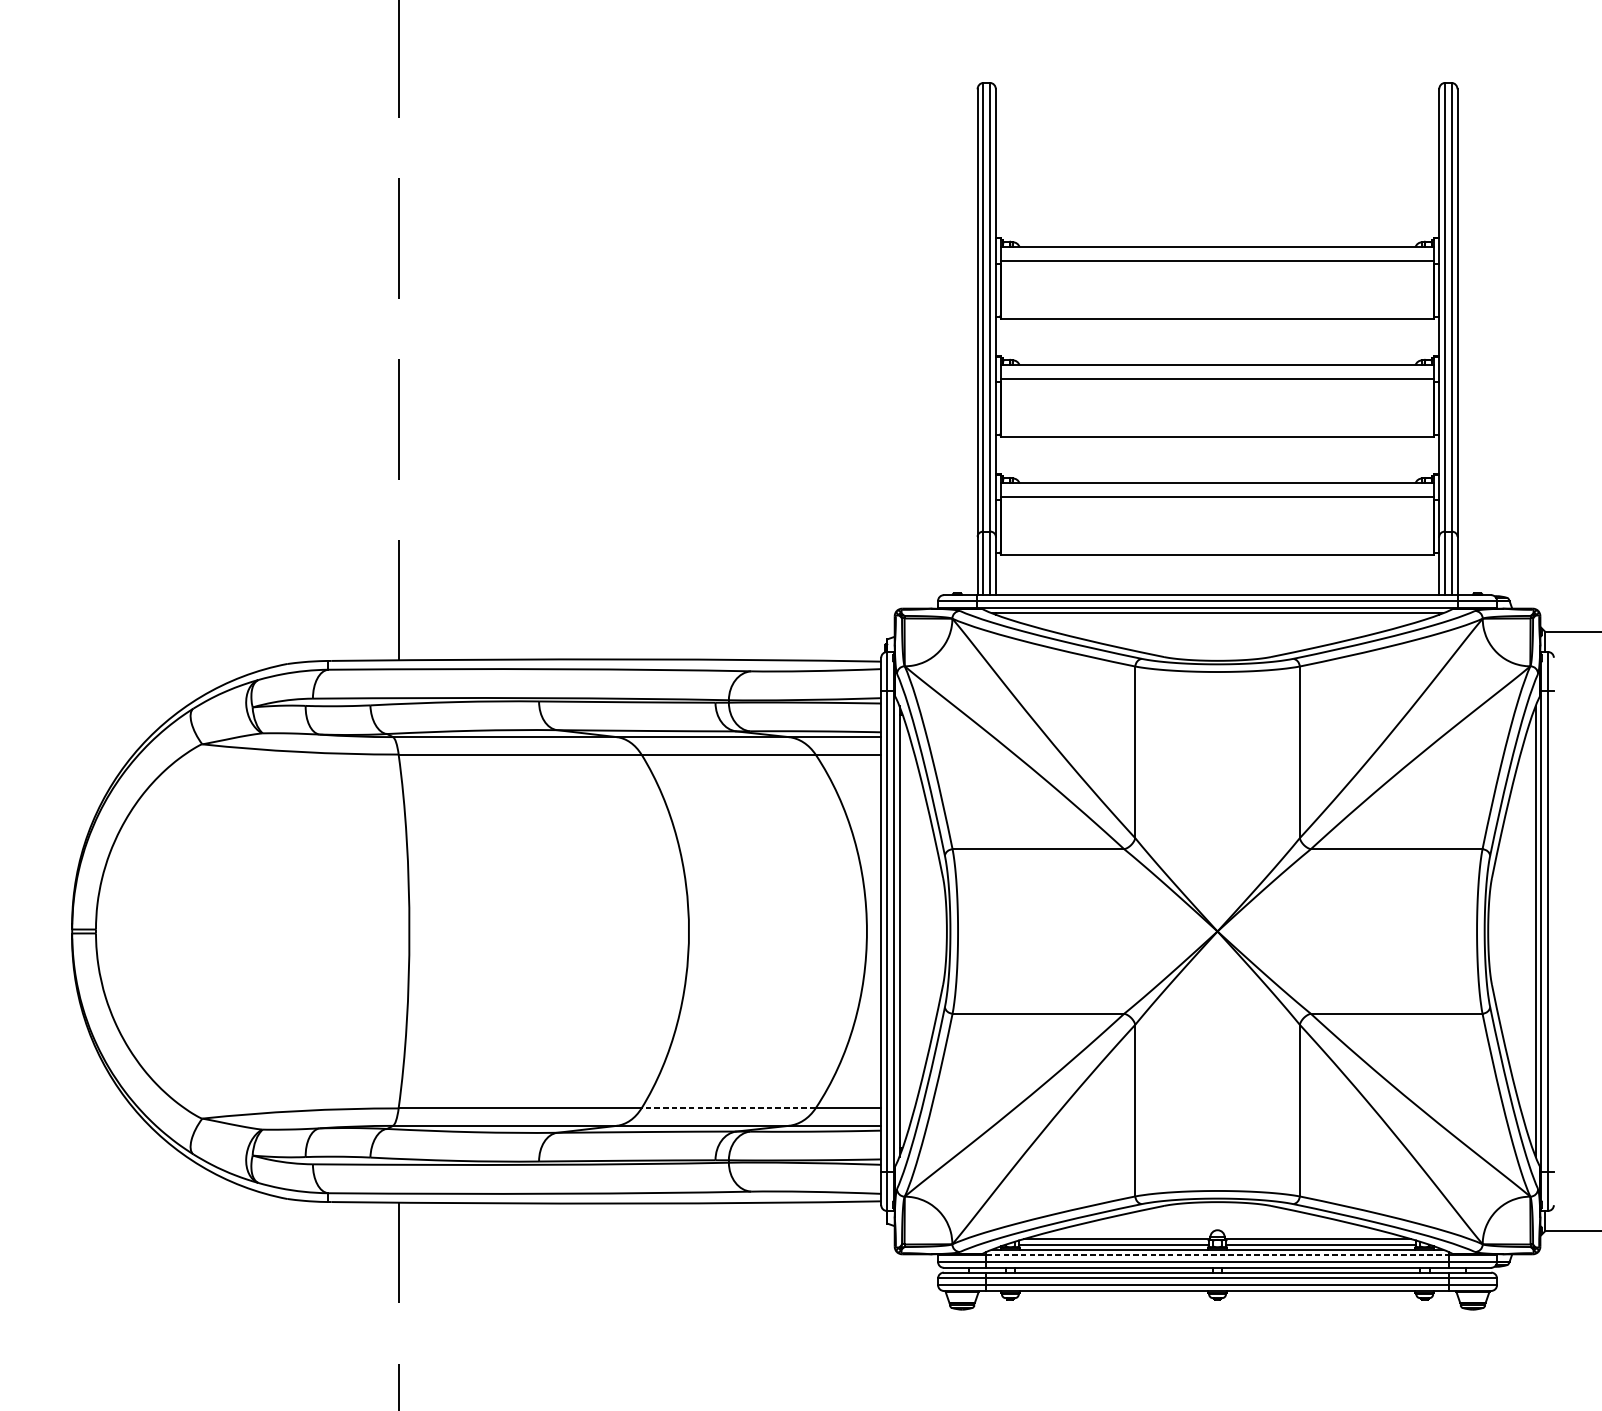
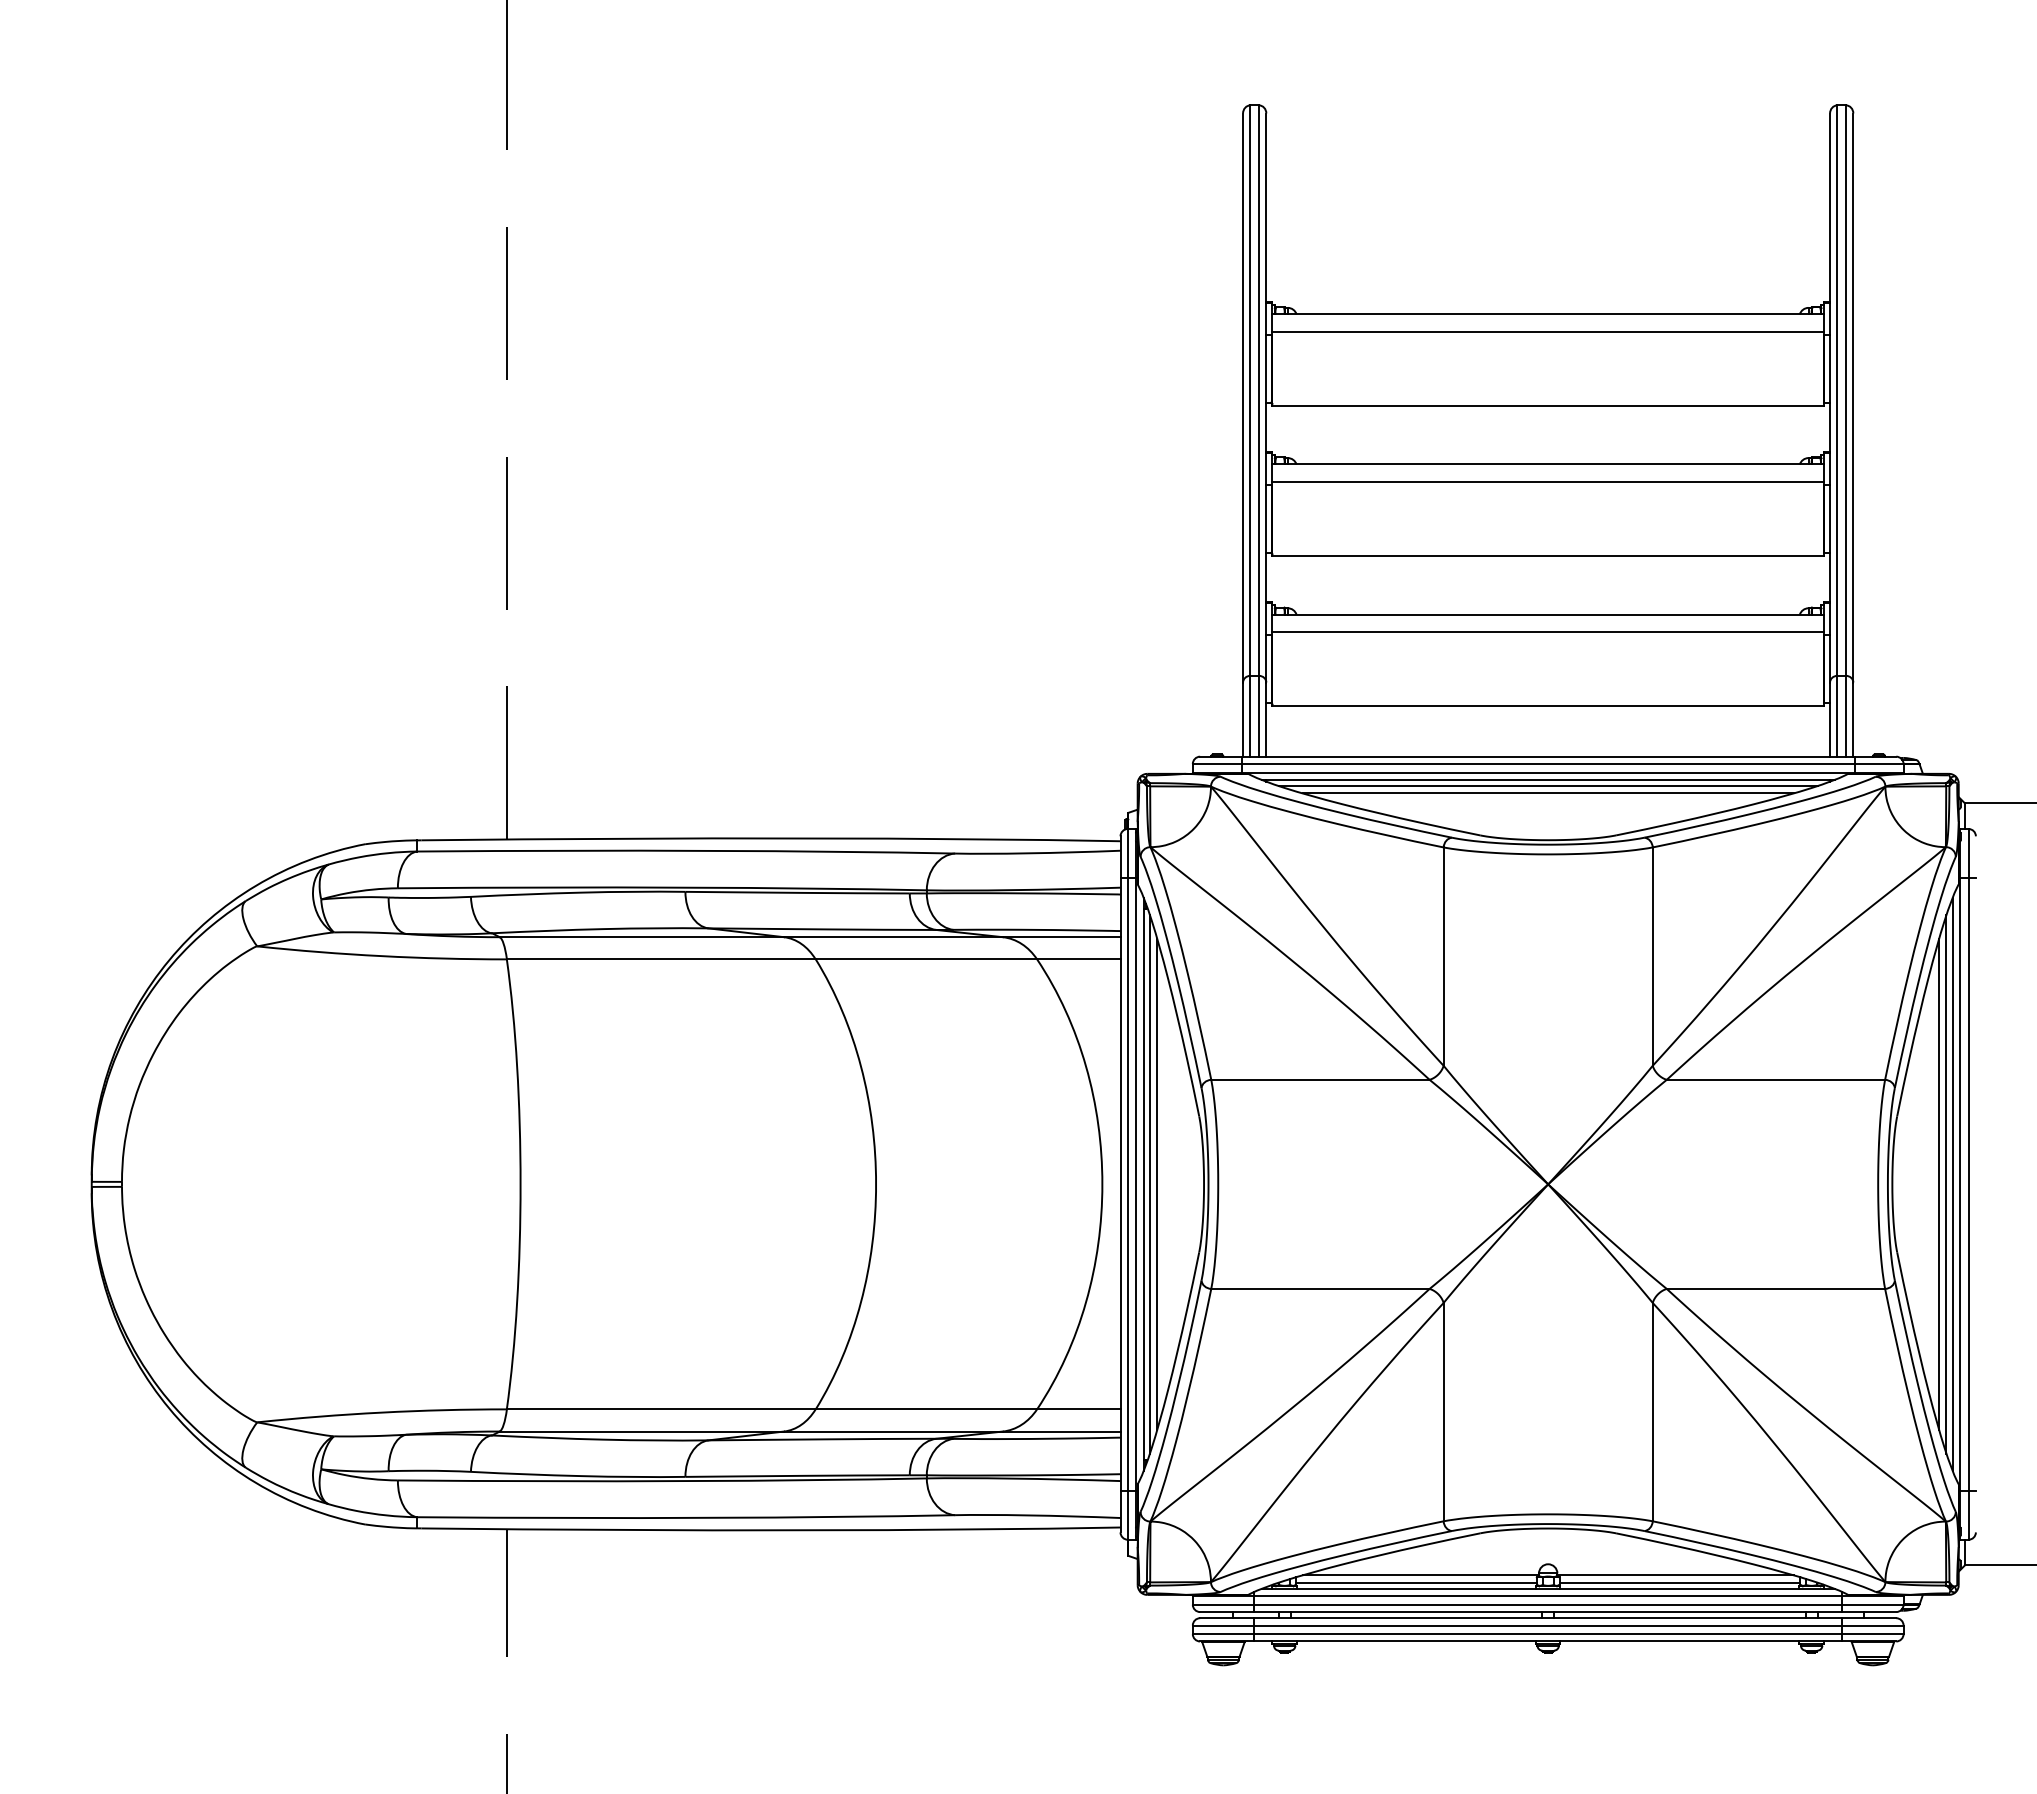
line: (1217, 618) -> (1547, 786), added
line: (1217, 624) -> (1547, 793), added
line: (910, 930) -> (1157, 1183), added
line: (1525, 930) -> (1939, 1183), added
line: (904, 931) -> (1149, 1184), added
line: (1530, 931) -> (1946, 1184), added
line: (728, 1108) -> (926, 1409), dashed -> solid
line: (1217, 1255) -> (1548, 1596), dashed -> solid

